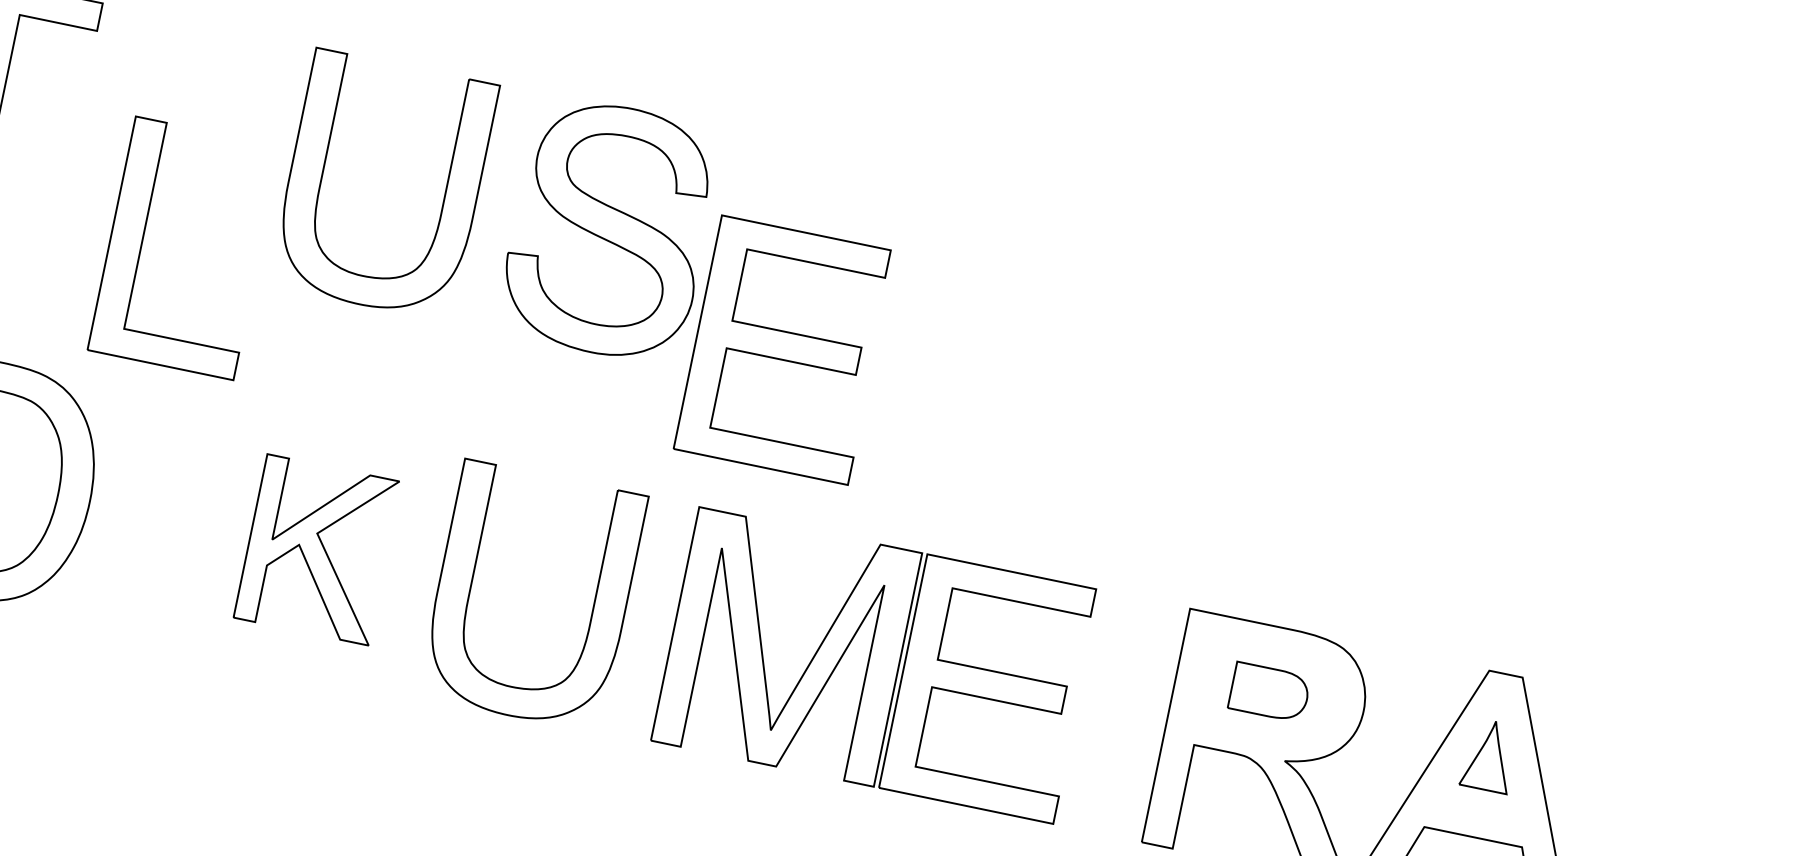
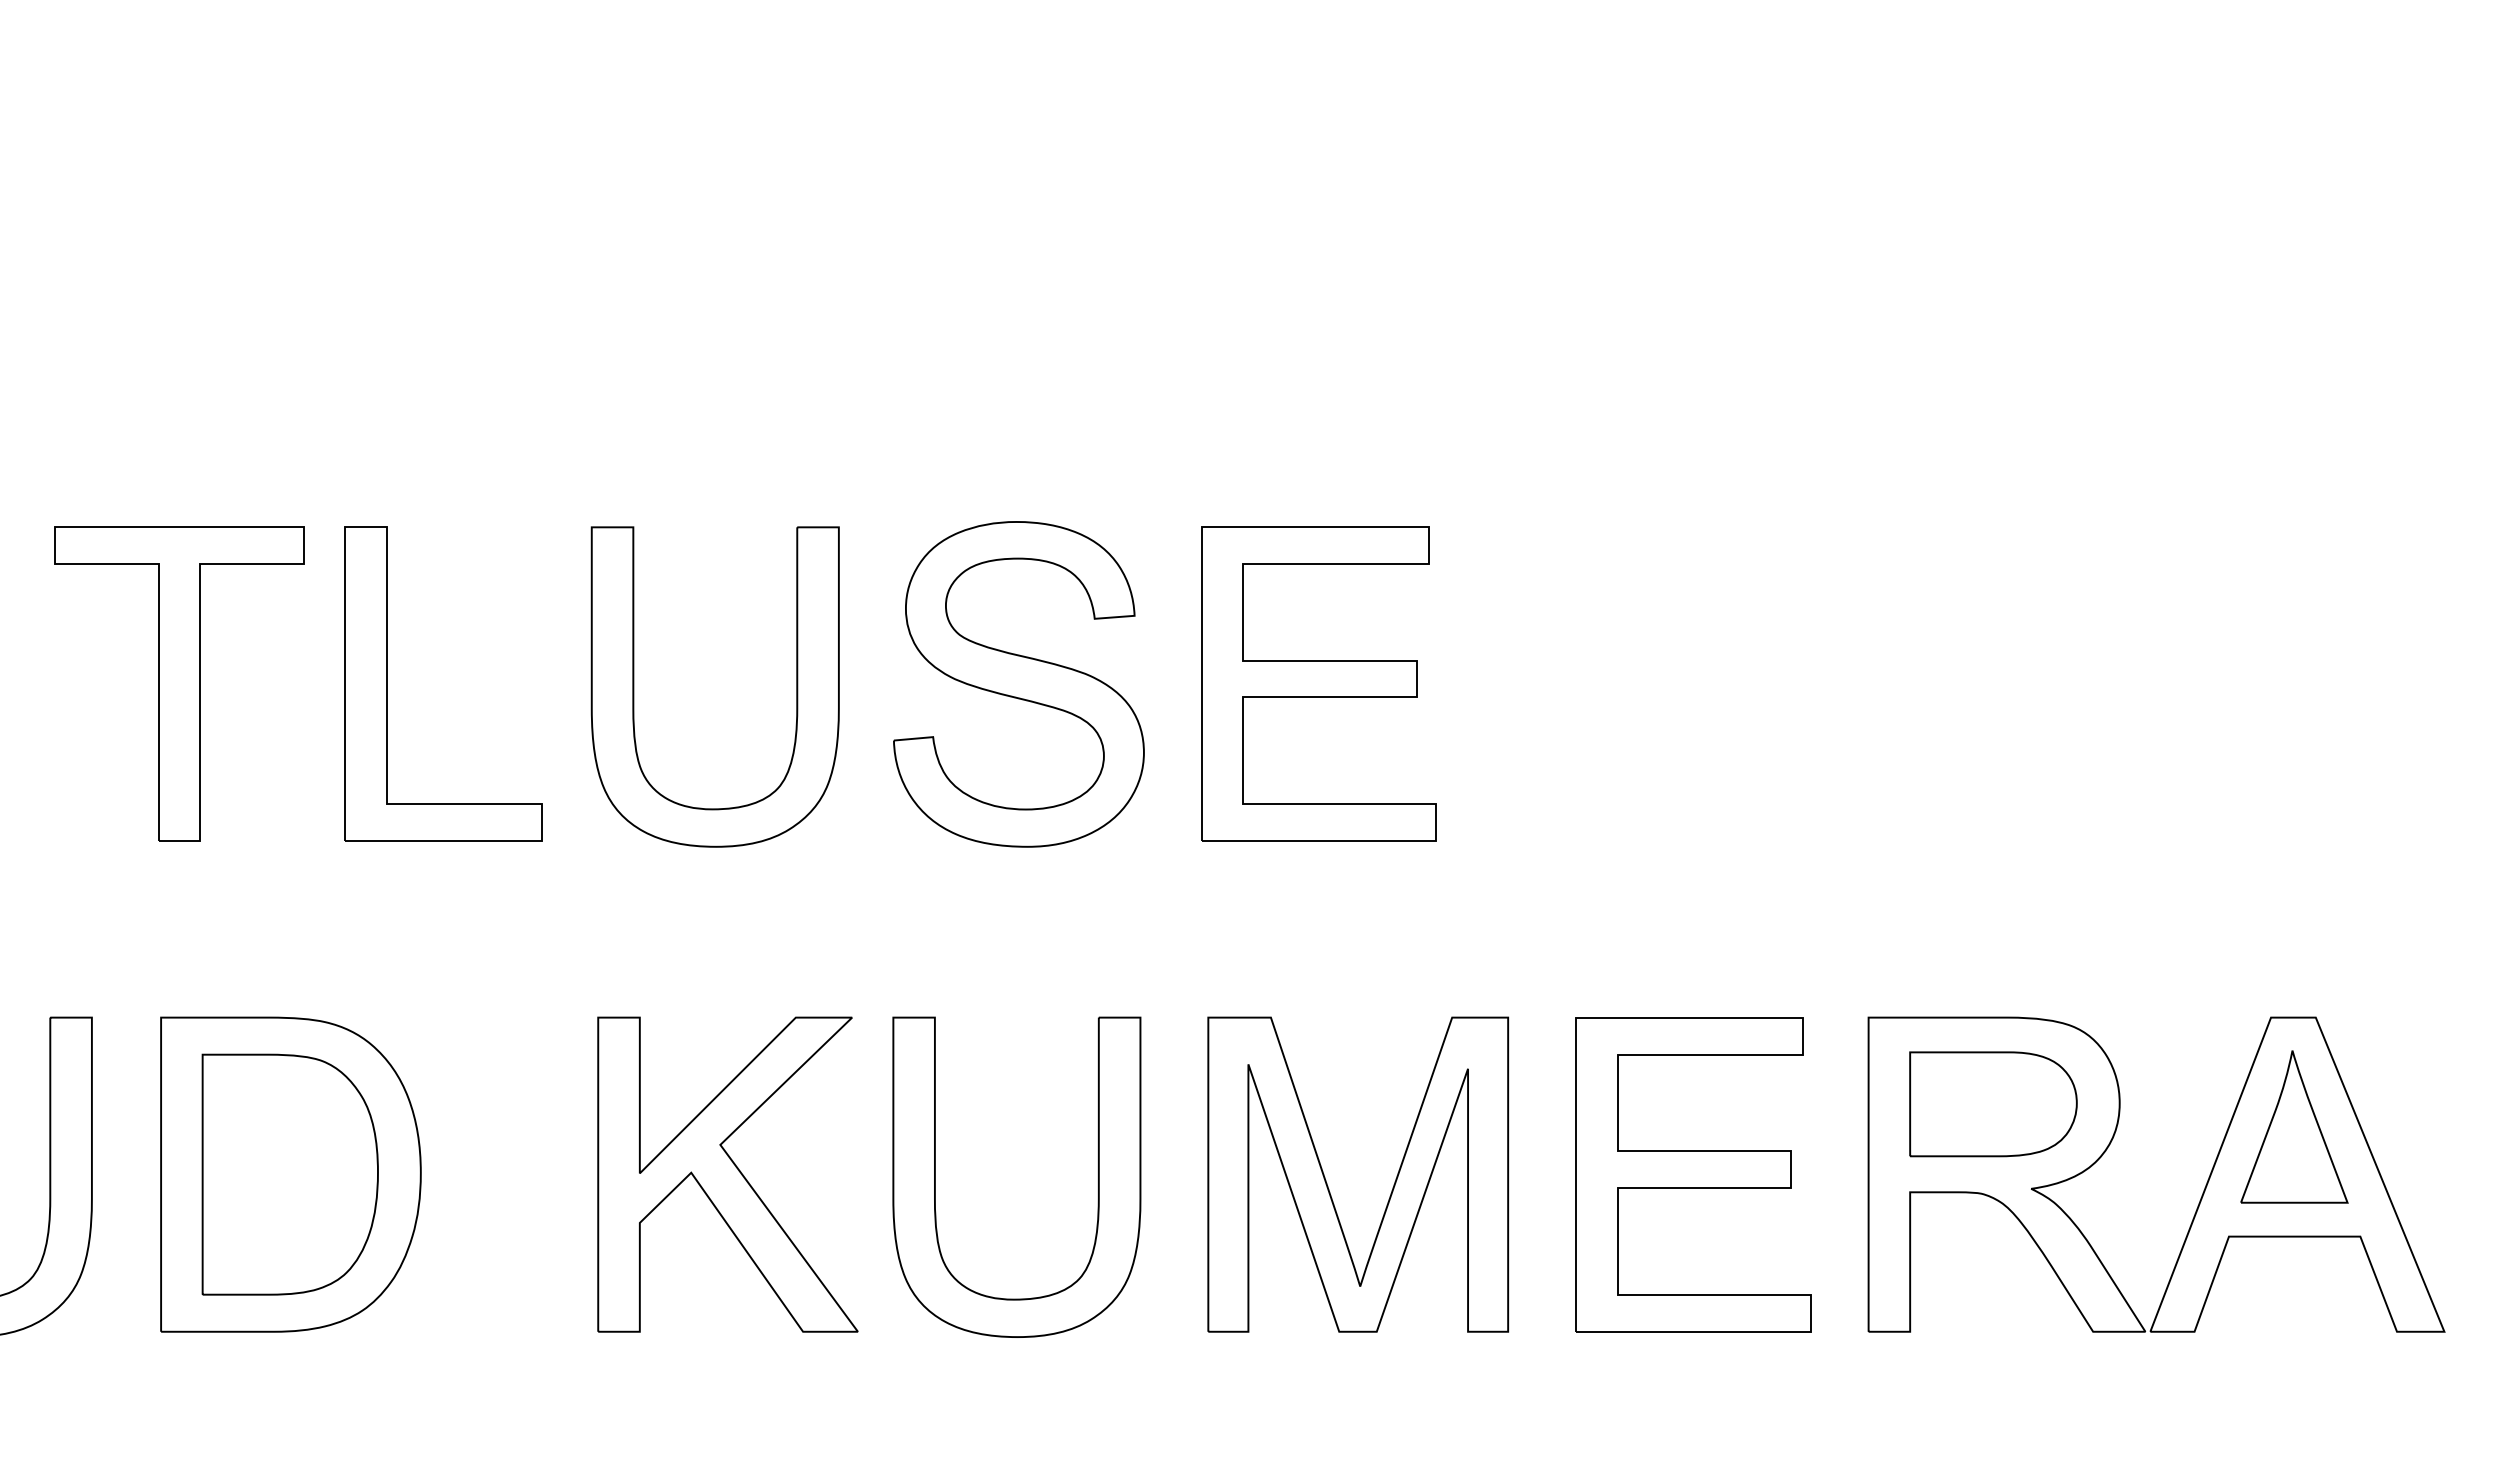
part: (143, 239) -> (387, 683), moved
part: (784, 349) -> (1318, 683), moved
part: (317, 549) -> (727, 1174), size x1.43
part: (990, 689) -> (1693, 1174), moved
part: (1269, 692) -> (1993, 1104), size x1.67
part: (1490, 755) -> (2294, 1126), size x1.67

